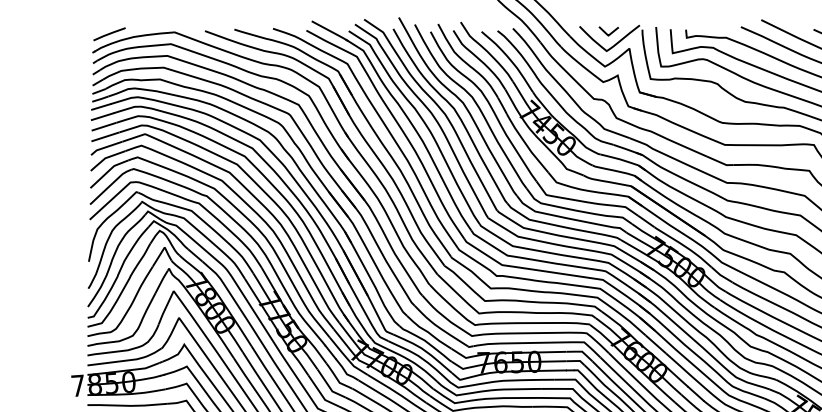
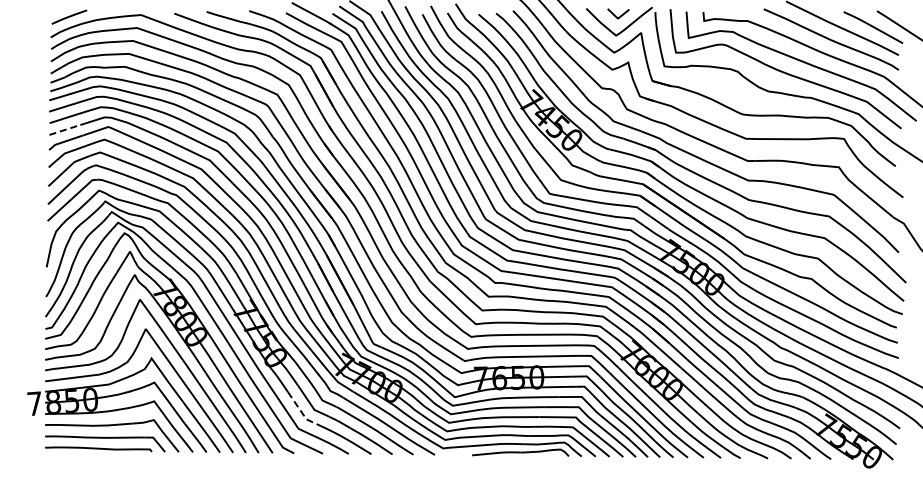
line: (106, 136) -> (66, 129), solid -> dashed
line: (321, 394) -> (302, 413), solid -> dashed

